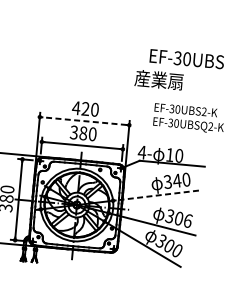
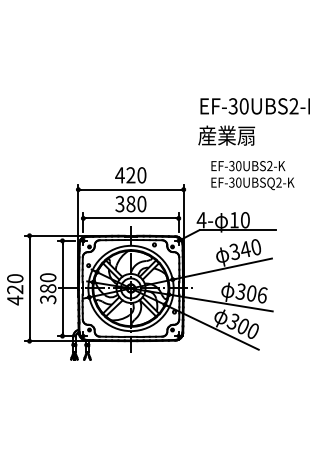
text: (158, 79) -> (226, 135), moved
line: (85, 121) -> (131, 189), dashed -> solid
line: (157, 195) -> (223, 268), dashed -> solid

